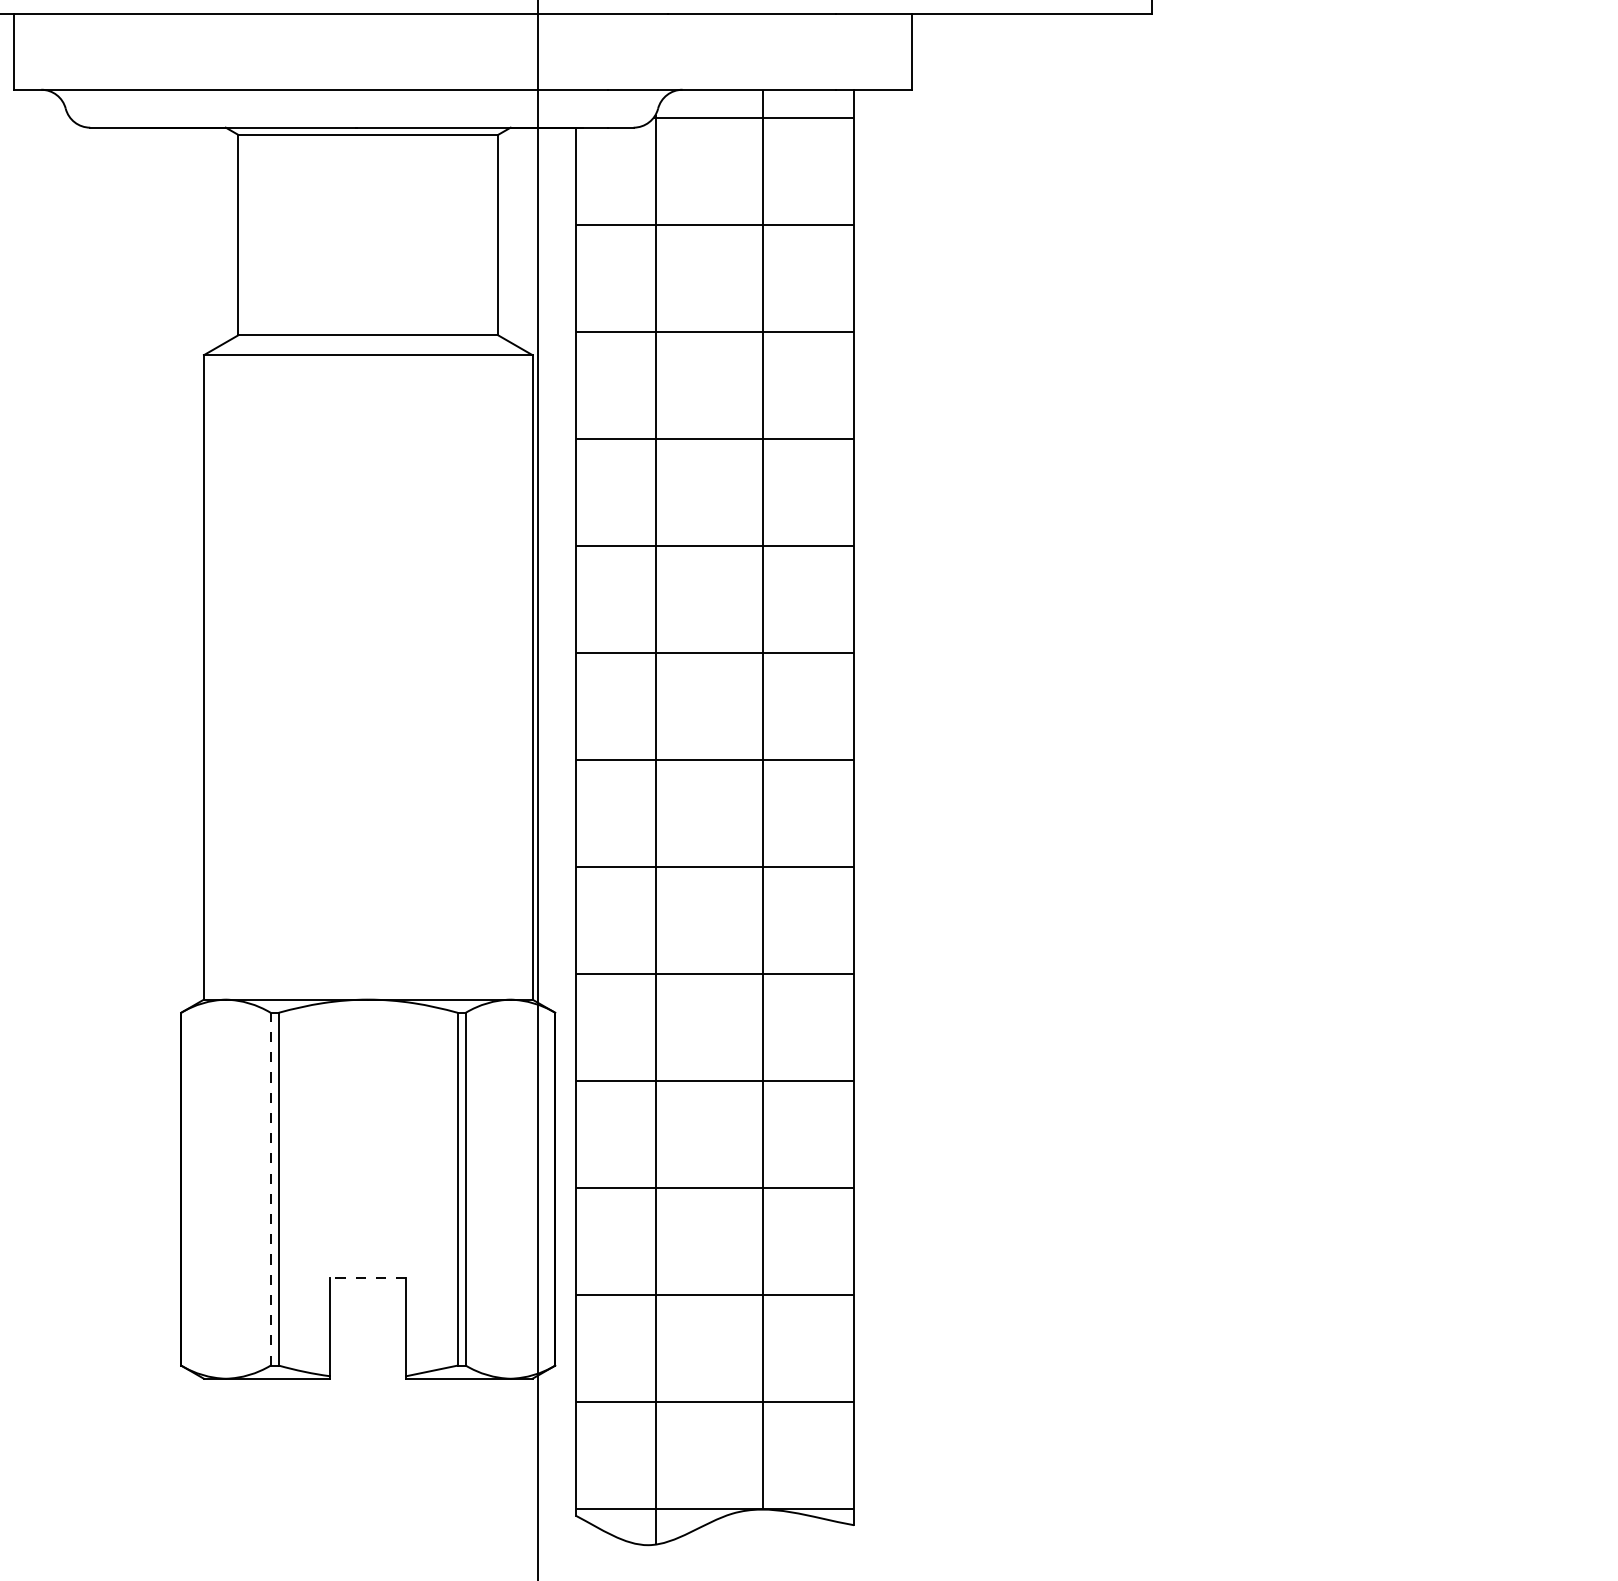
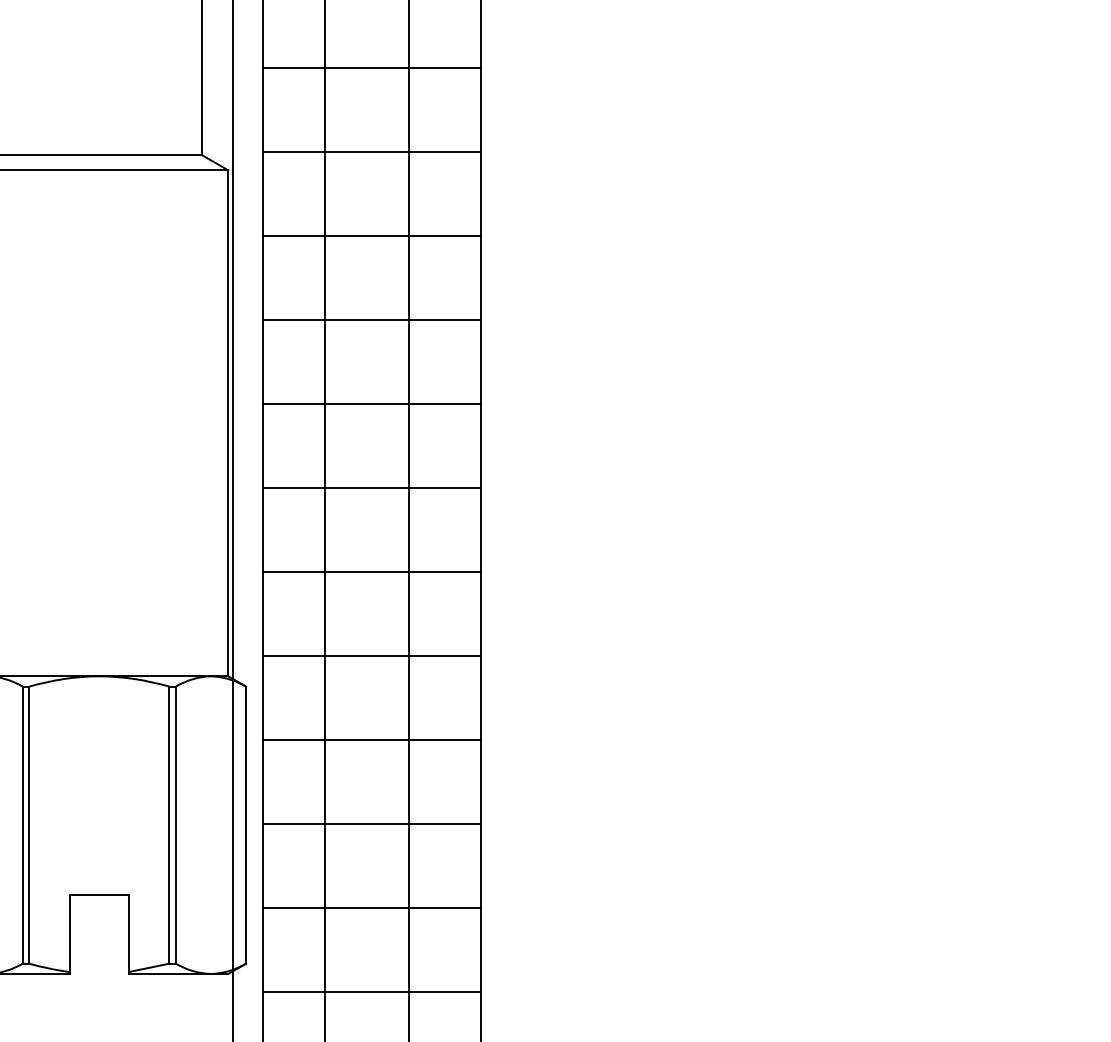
line: (270, 1188) -> (22, 824), dashed -> solid
line: (368, 1277) -> (99, 894), dashed -> solid

